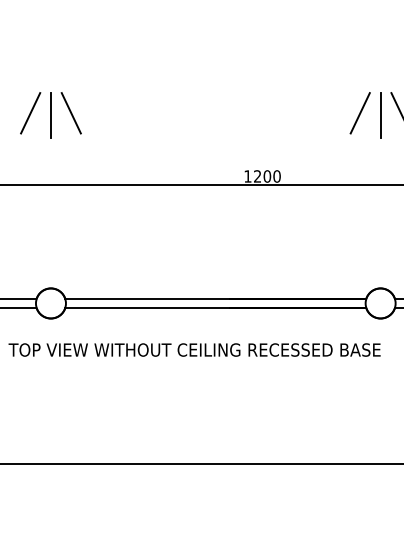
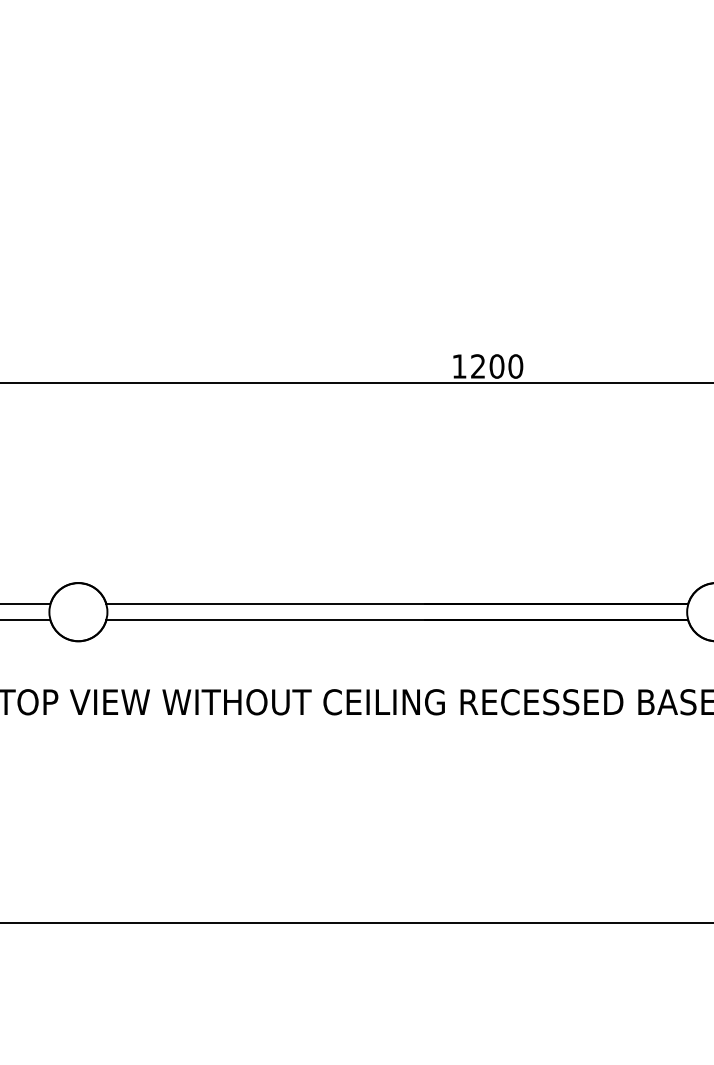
line: (30, 113) -> (38, 244), removed
line: (70, 113) -> (116, 244), removed
line: (359, 113) -> (675, 244), removed
line: (50, 114) -> (77, 246), removed

